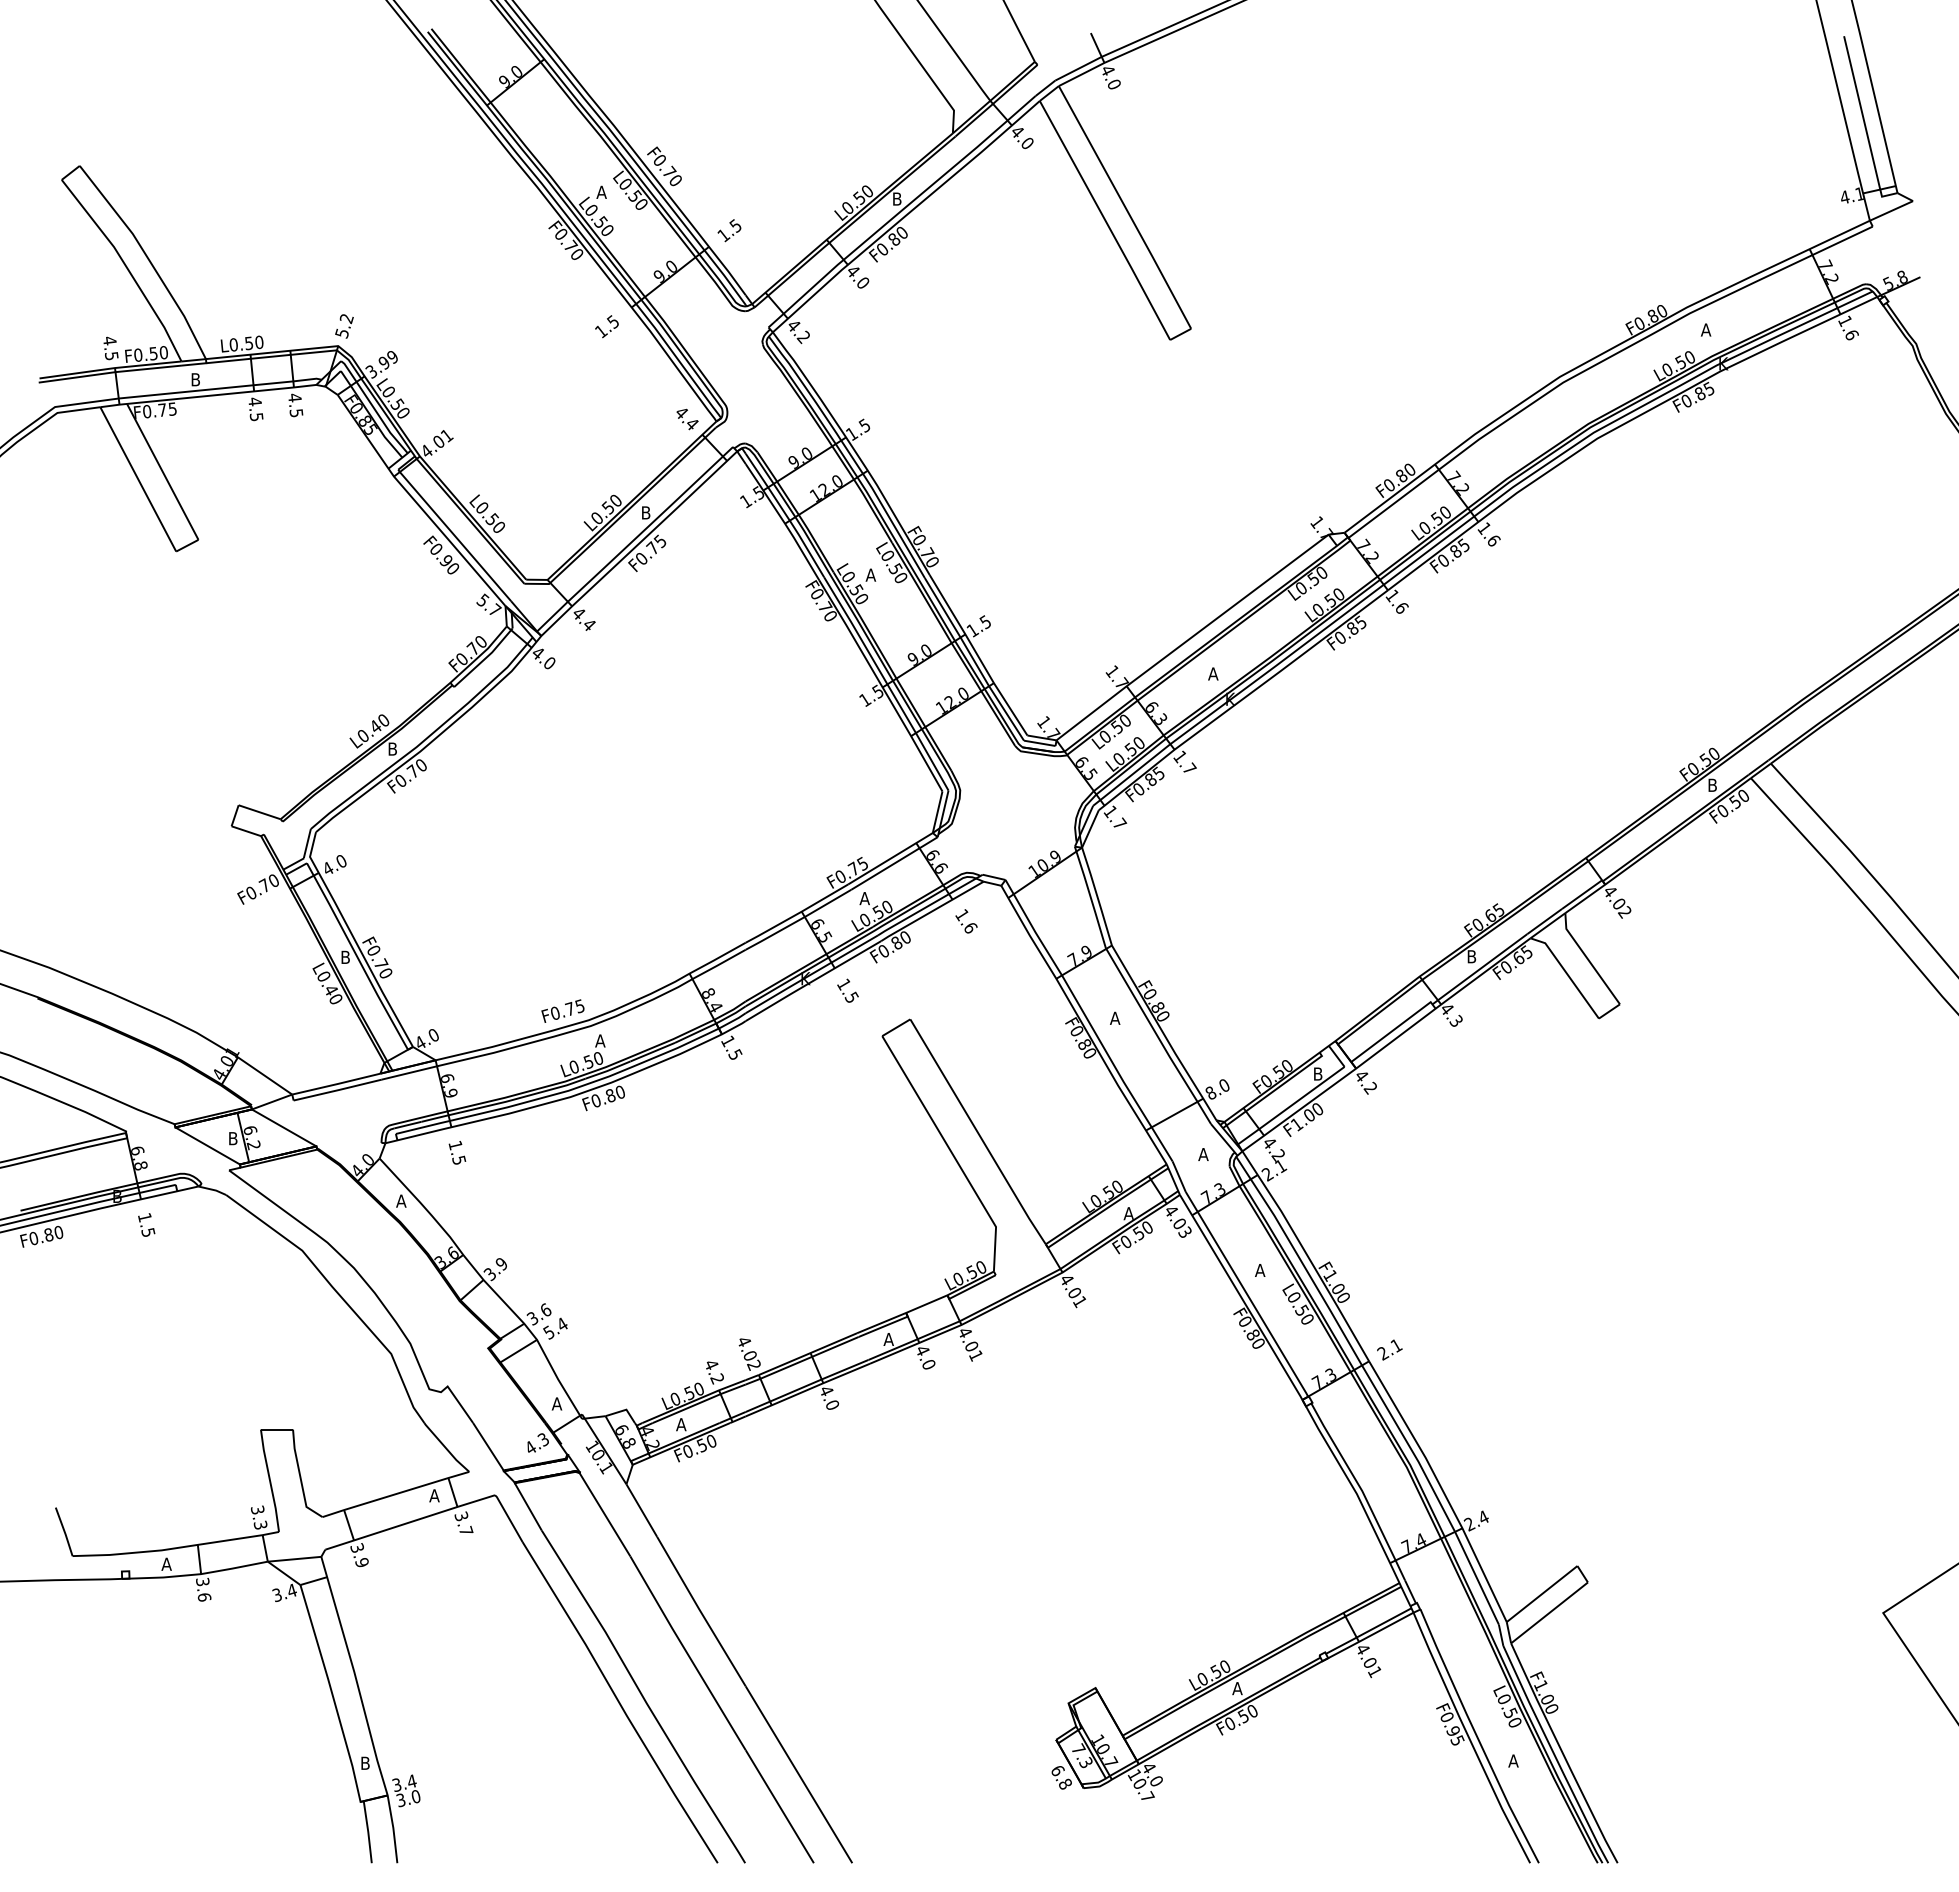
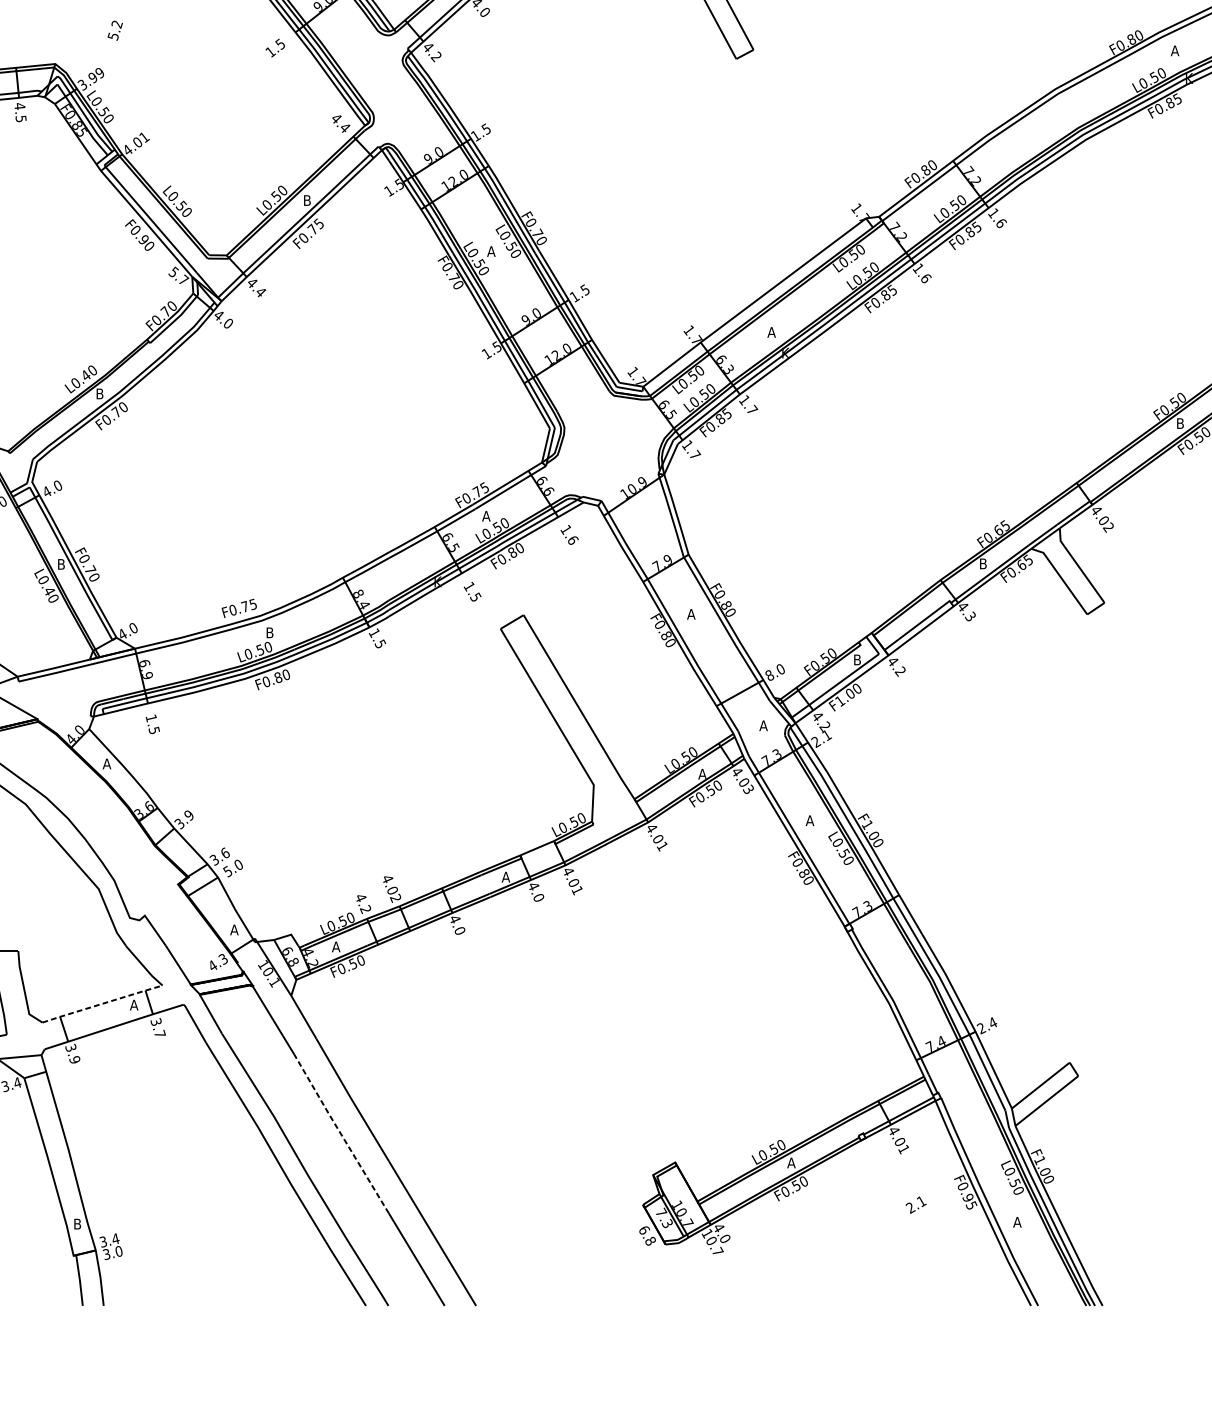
text: (344, 326) -> (115, 30), moved
text: (600, 1040) -> (270, 632), A -> B
text: (562, 1323) -> (238, 864), 5.4 -> 5.0
text: (1389, 1349) -> (915, 1204), moved
line: (396, 1494) -> (103, 1004), solid -> dashed
line: (687, 1653) -> (341, 1134), solid -> dashed

